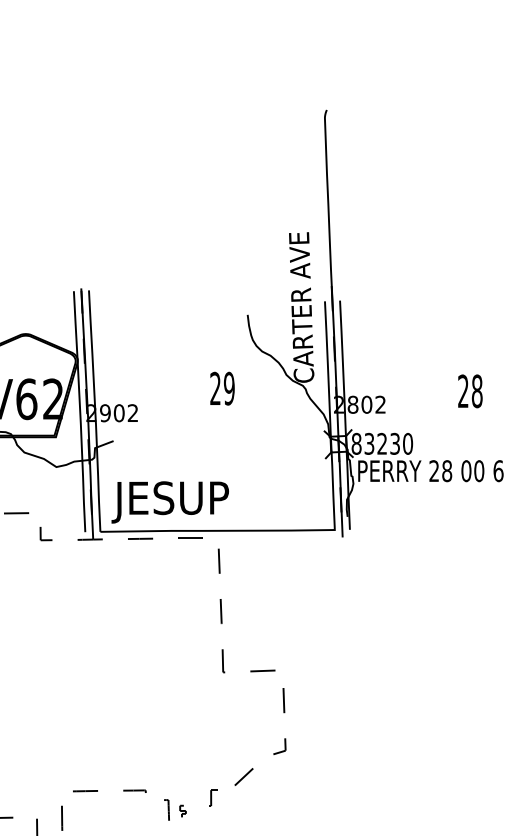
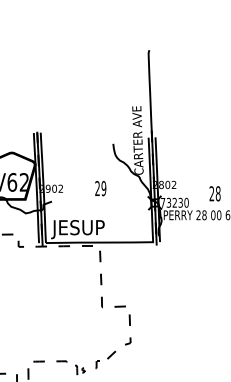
text: (221, 388) -> (100, 188), moved
text: (469, 390) -> (214, 193), moved
text: (355, 443) -> (162, 202), 83230 -> 73230

